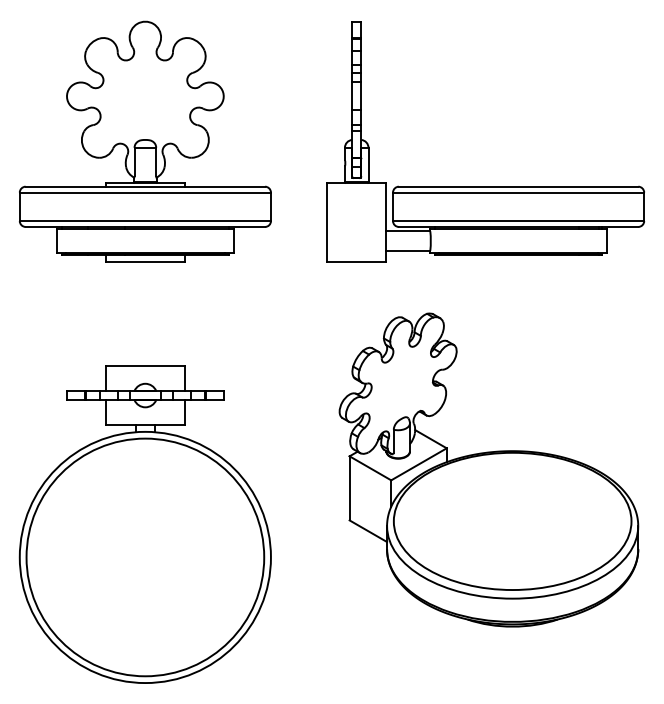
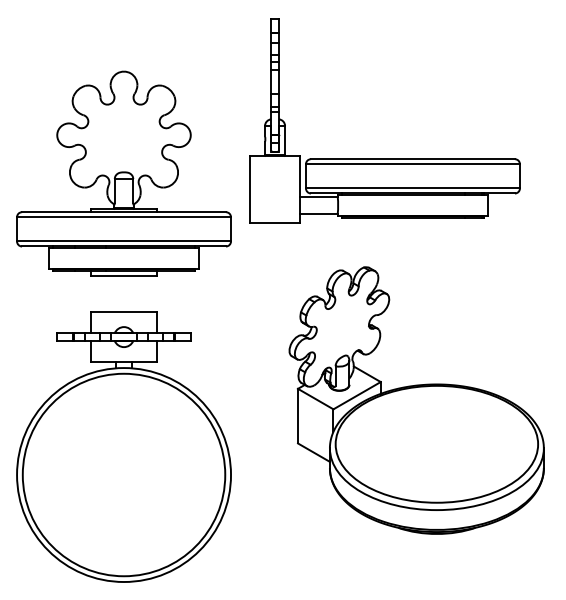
part: (144, 141) -> (123, 173), moved
part: (485, 185) -> (384, 158), moved

